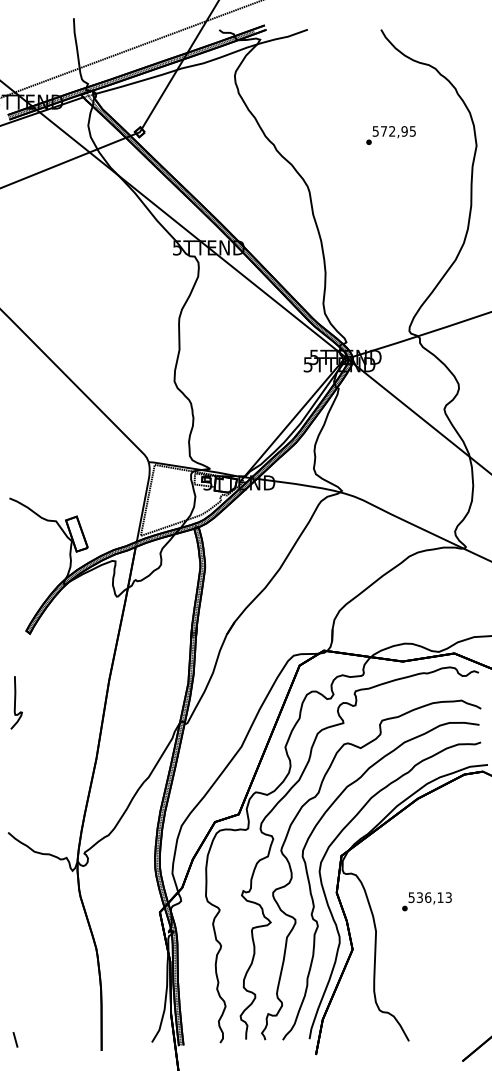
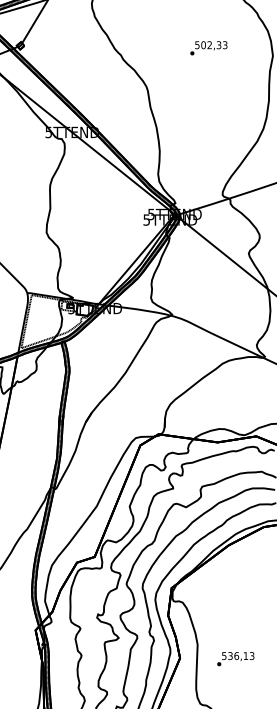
text: (397, 131) -> (213, 45), 572,95 -> 502,33
text: (426, 901) -> (235, 658), moved

